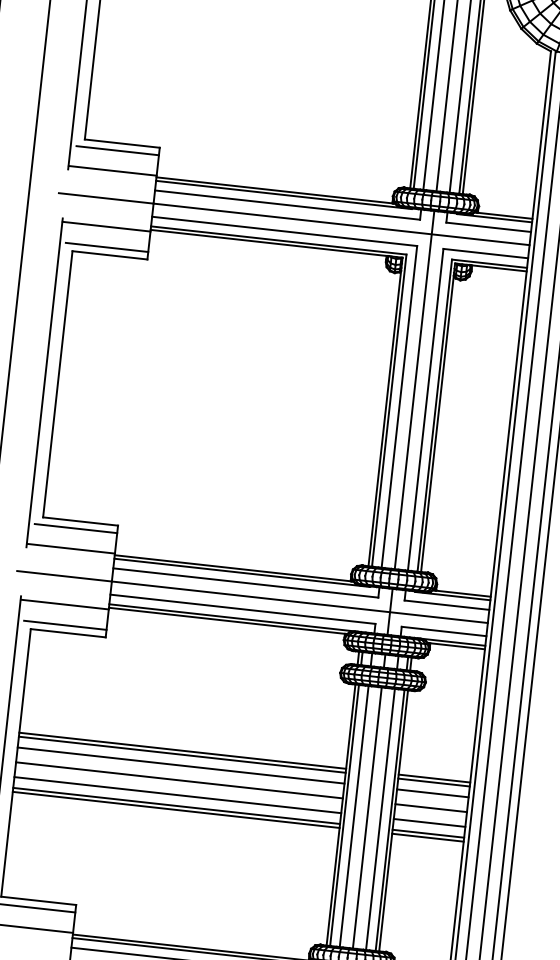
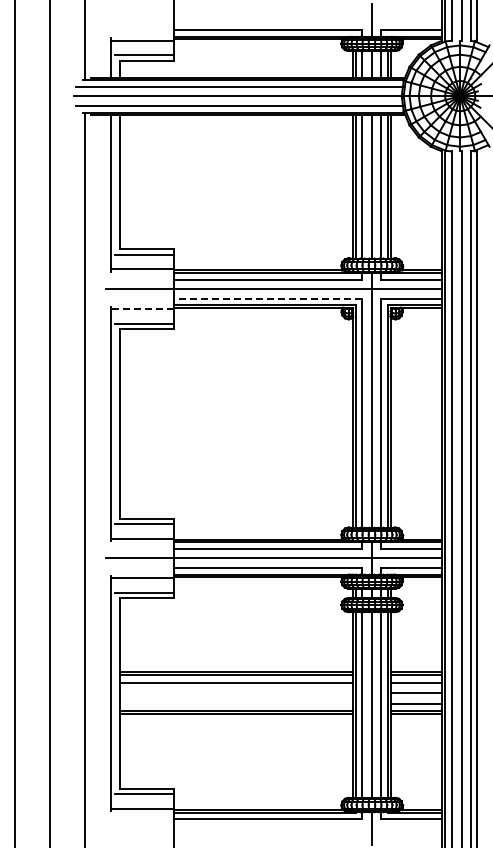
line: (105, 227) -> (141, 309), solid -> dashed
line: (283, 231) -> (267, 298), solid -> dashed
line: (179, 780) -> (236, 693), removed
line: (177, 794) -> (236, 703), removed

